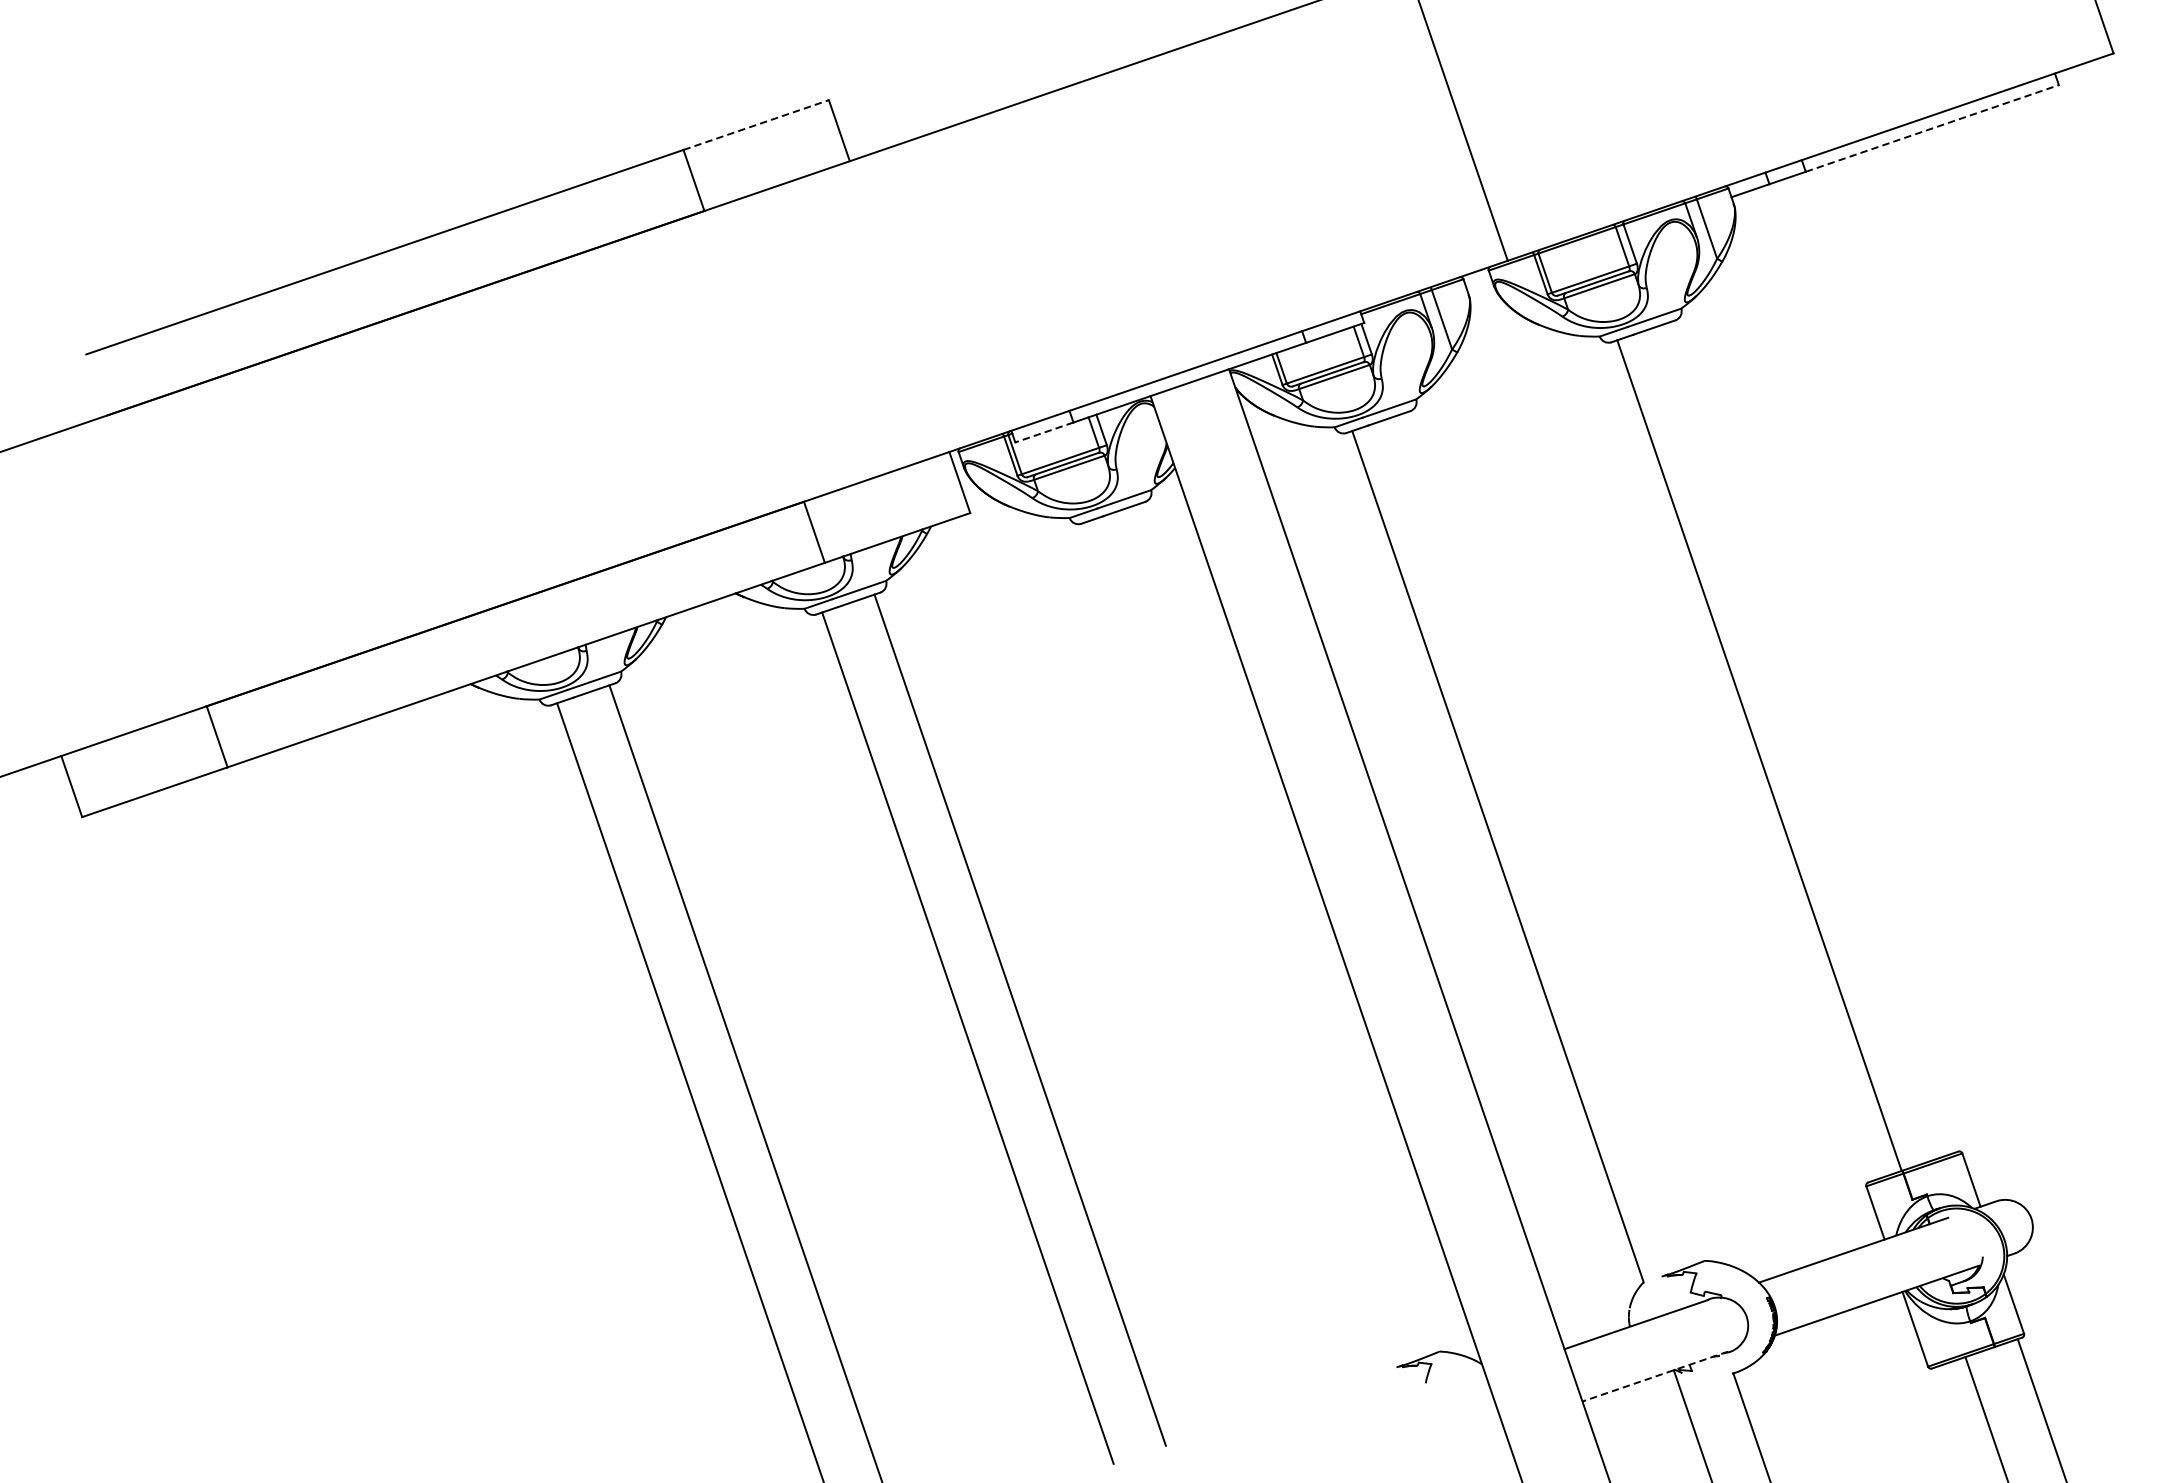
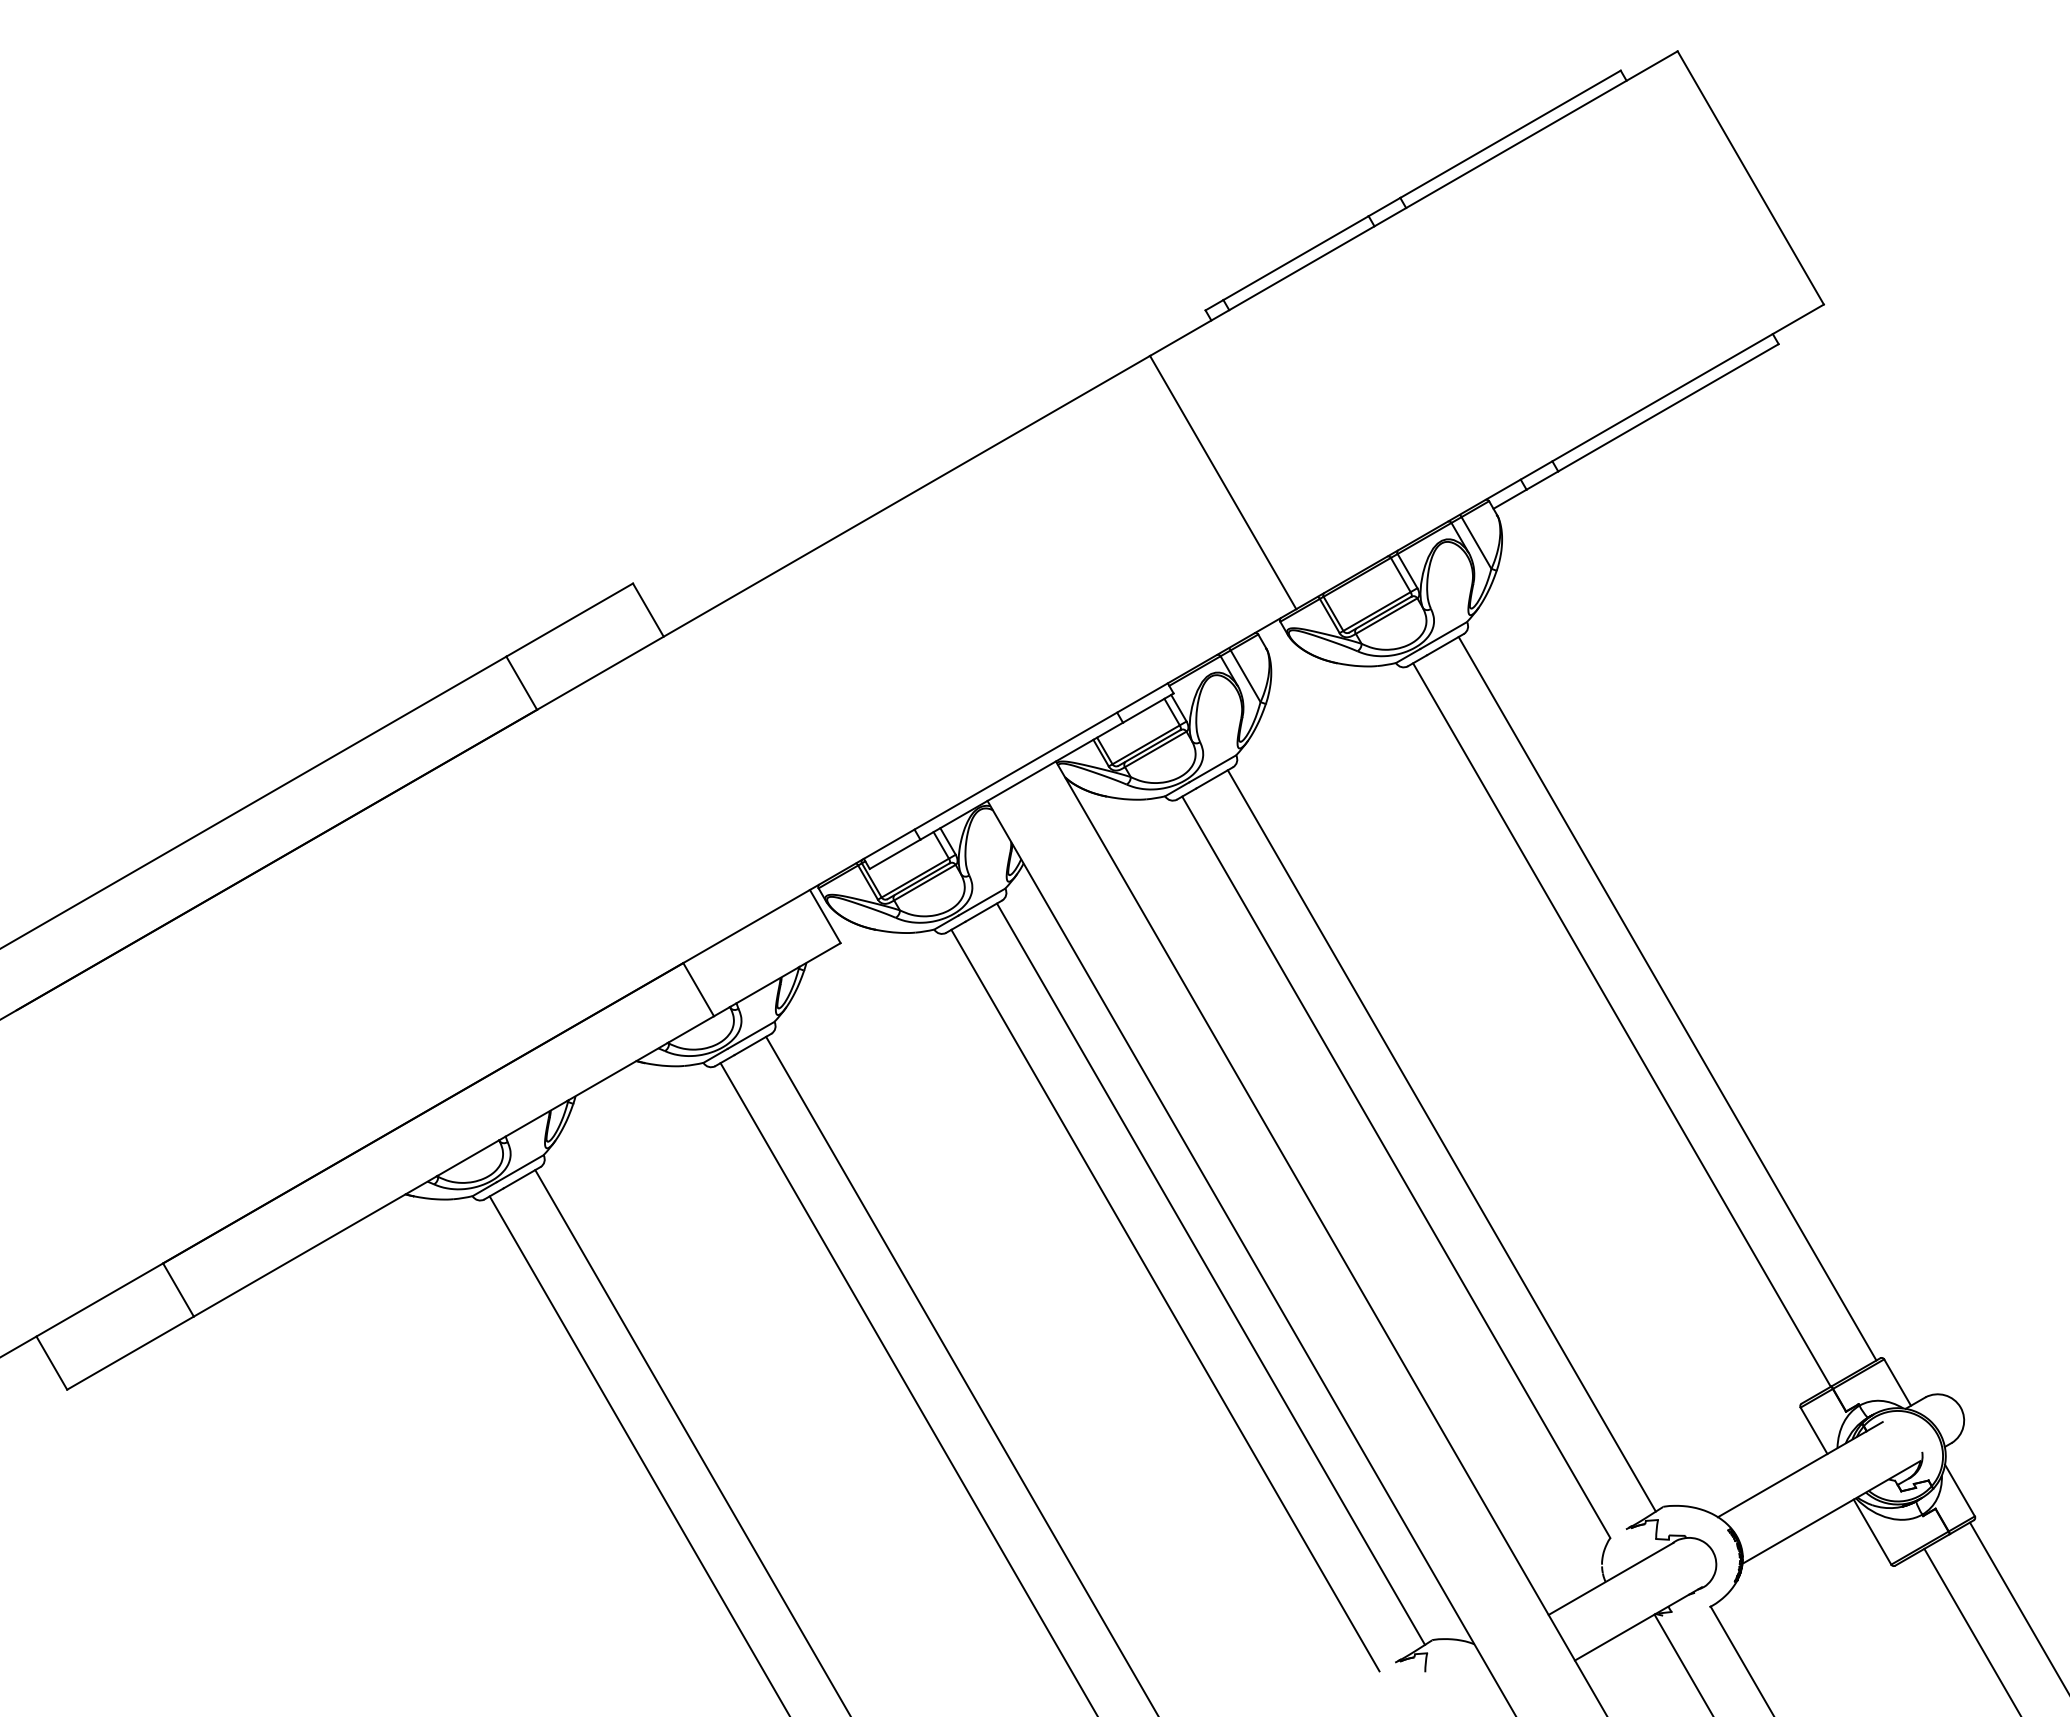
line: (757, 124) -> (570, 619), dashed -> solid
line: (1932, 128) -> (1668, 407), dashed -> solid
line: (1043, 432) -> (894, 854), dashed -> solid
line: (1811, 737) -> (1667, 998), added
line: (1550, 838) -> (1441, 1140), added
line: (1285, 928) -> (1211, 1273), added
line: (1233, 947) -> (1165, 1300), added
line: (1655, 1377) -> (1638, 1624), dashed -> solid

